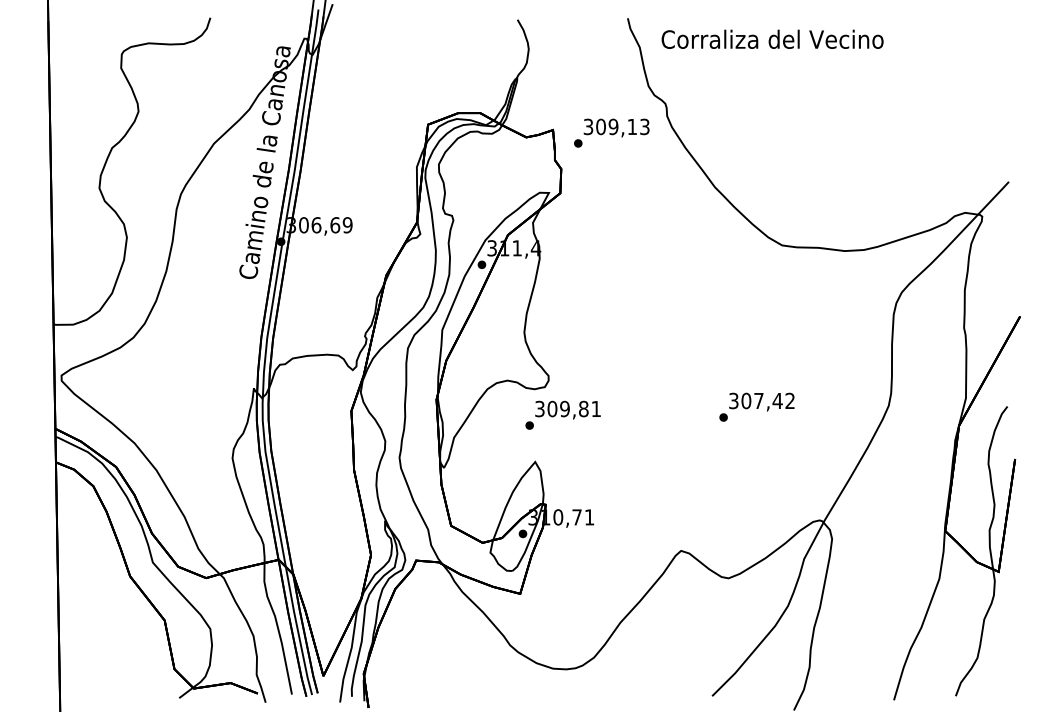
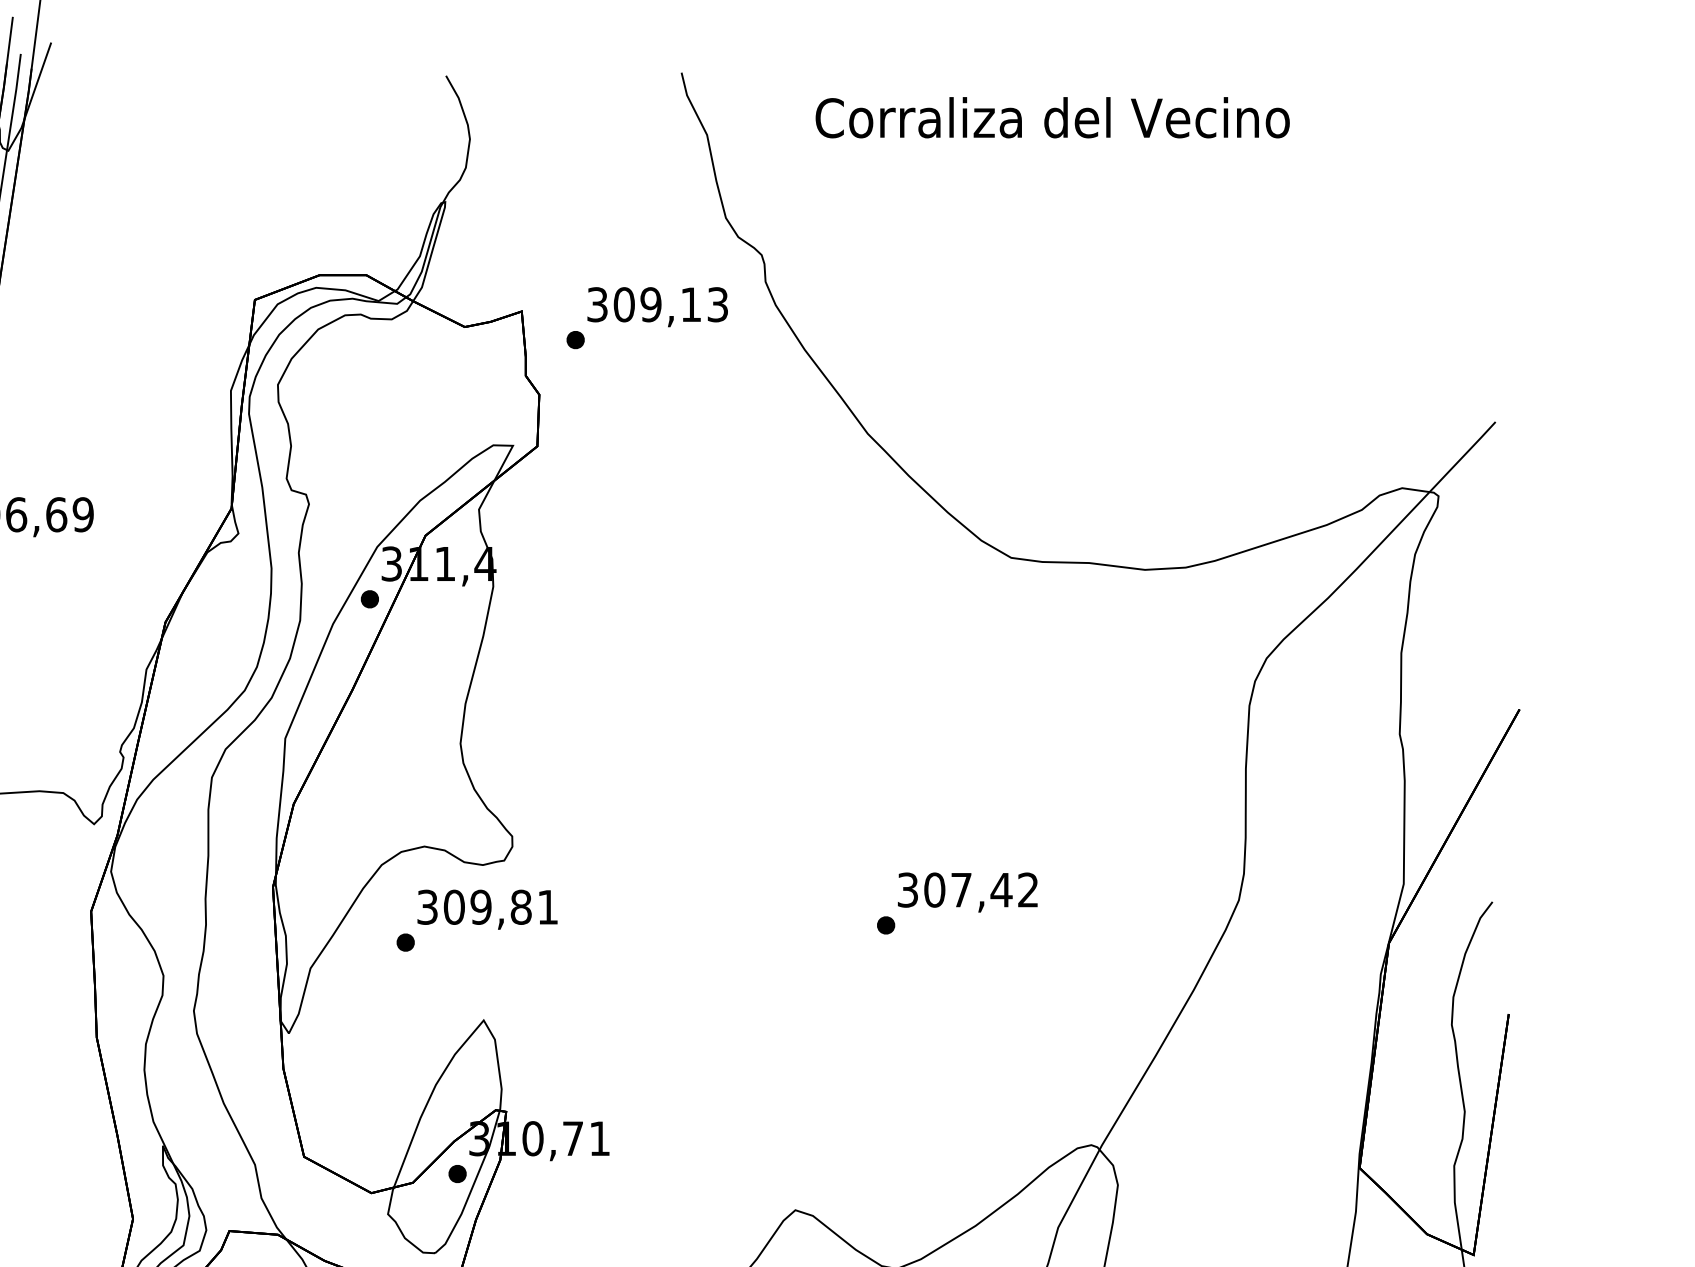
text: (772, 38) -> (1052, 115), moved
text: (562, 414) -> (475, 918), moved

